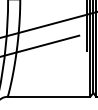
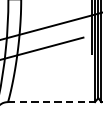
line: (49, 96) -> (52, 101), solid -> dashed

